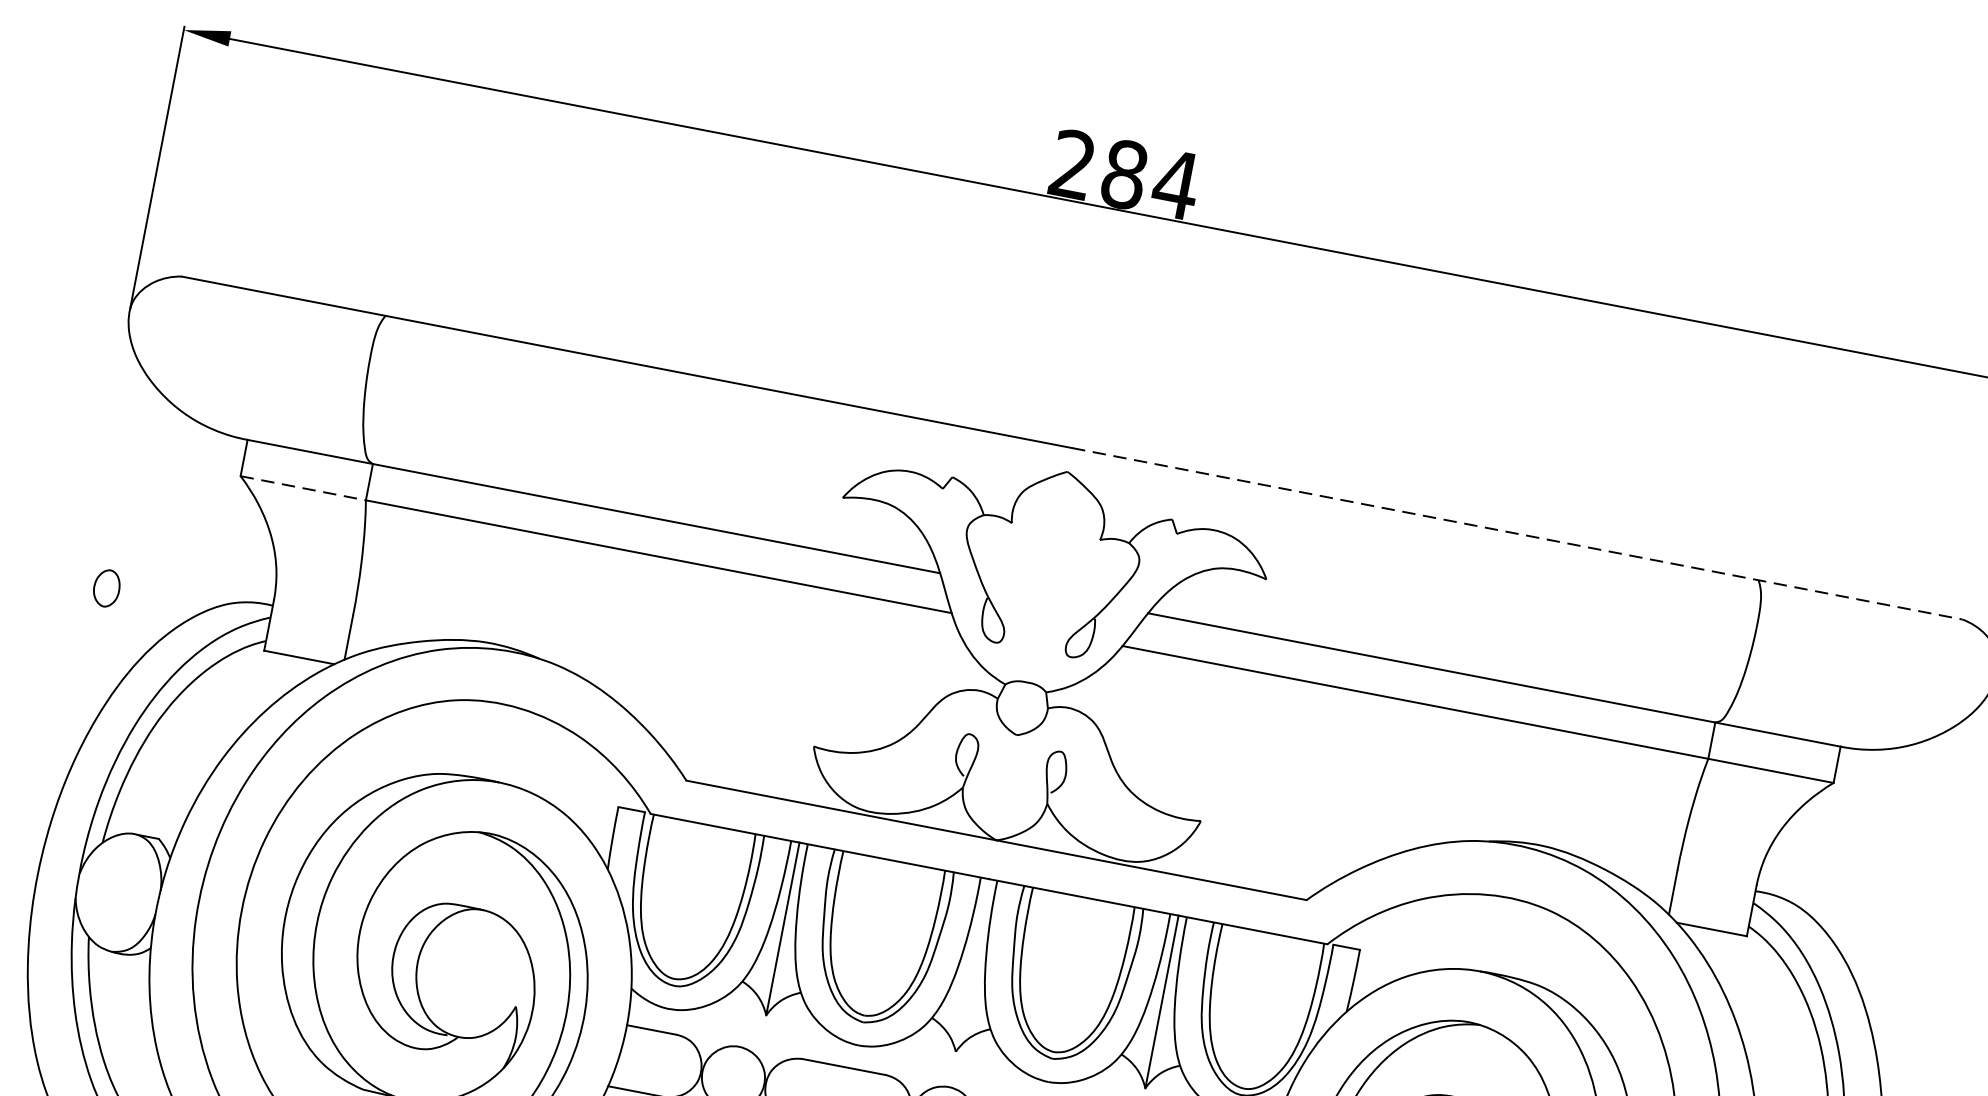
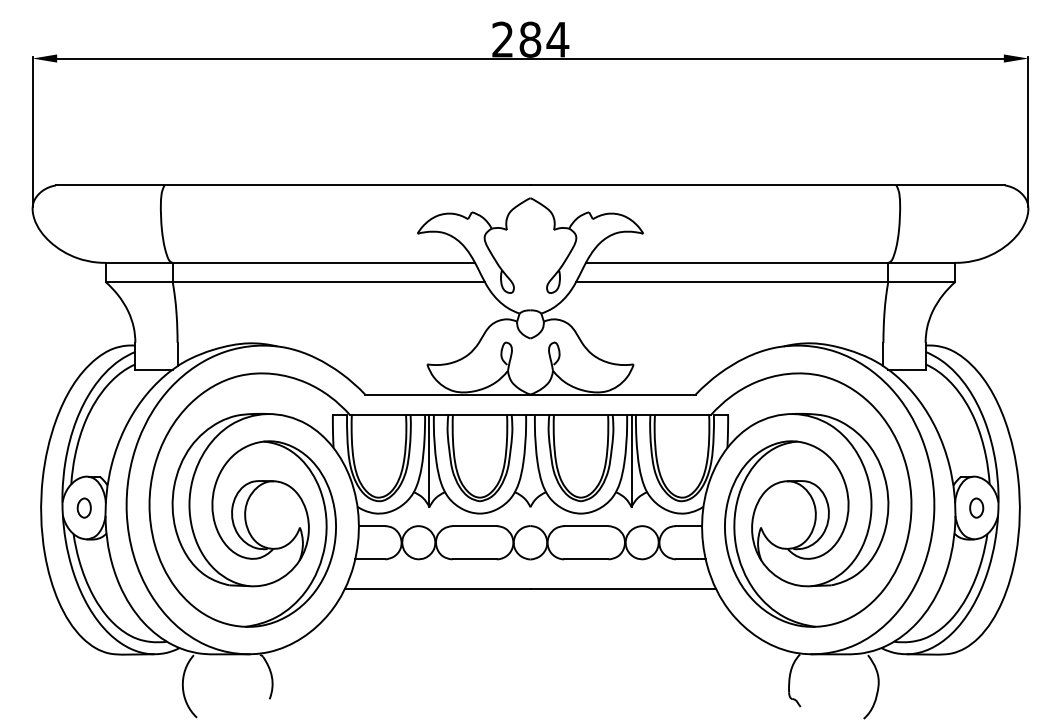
line: (303, 488) -> (139, 282), dashed -> solid
line: (1518, 534) -> (768, 185), dashed -> solid
part: (105, 586) -> (83, 507), moved

